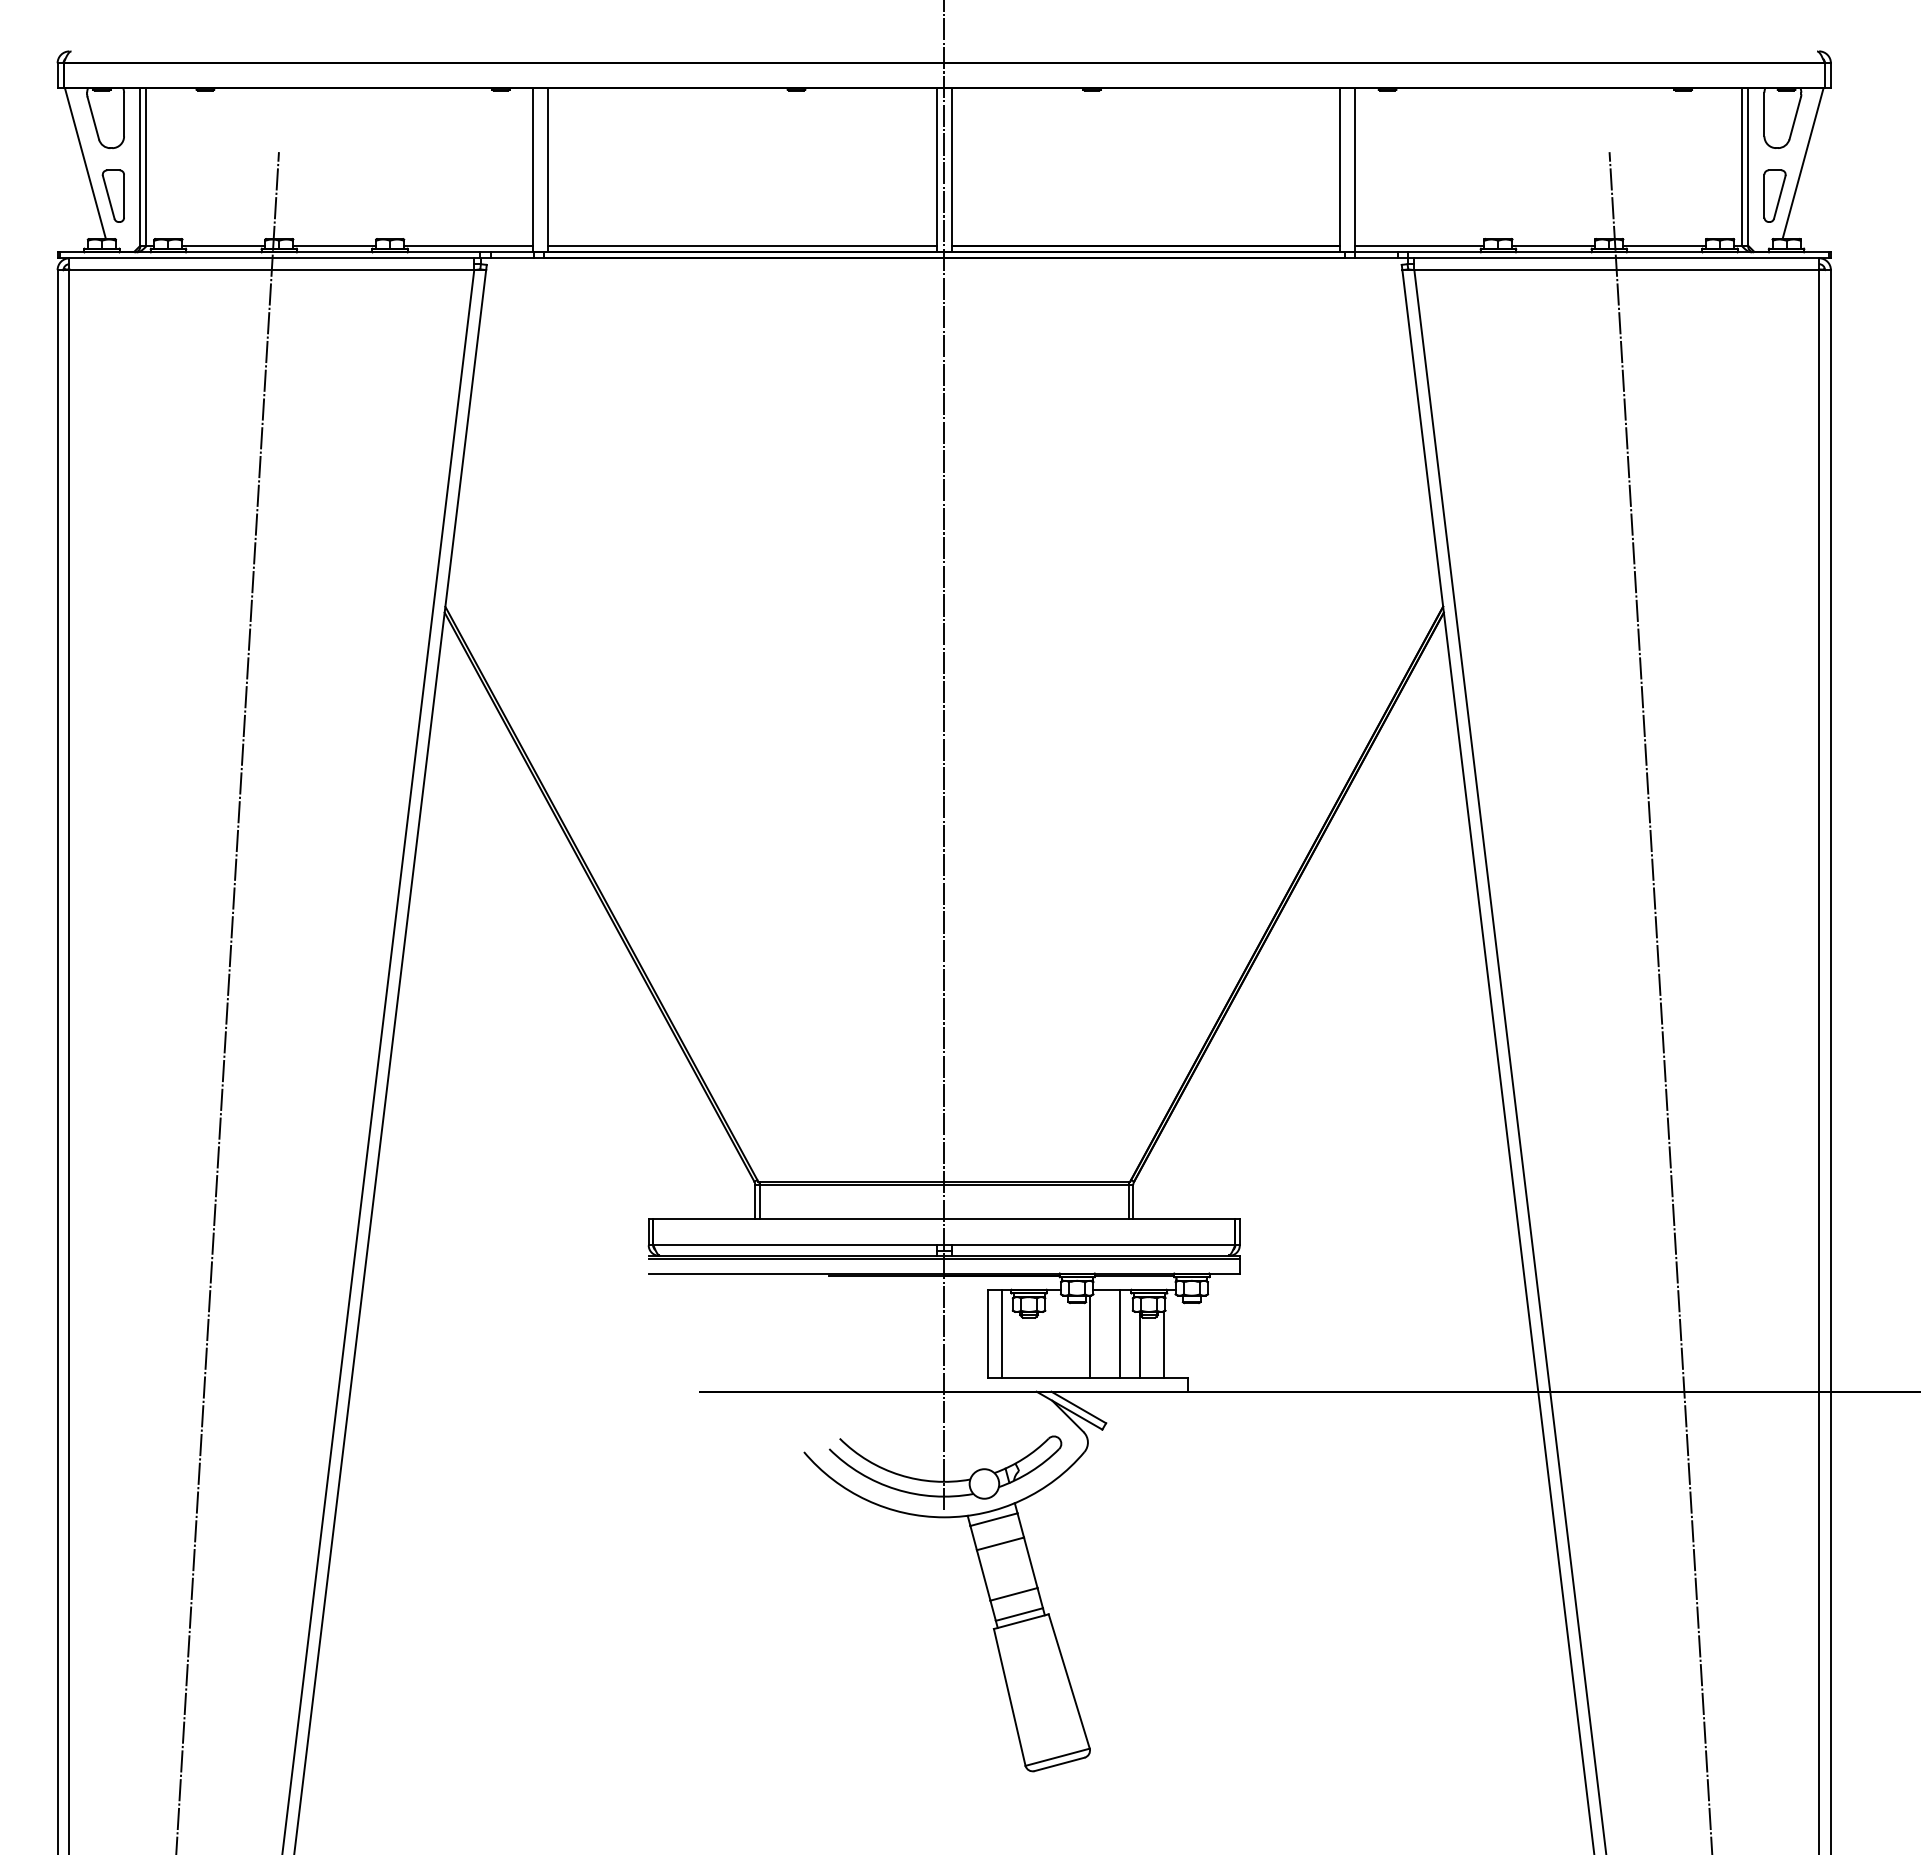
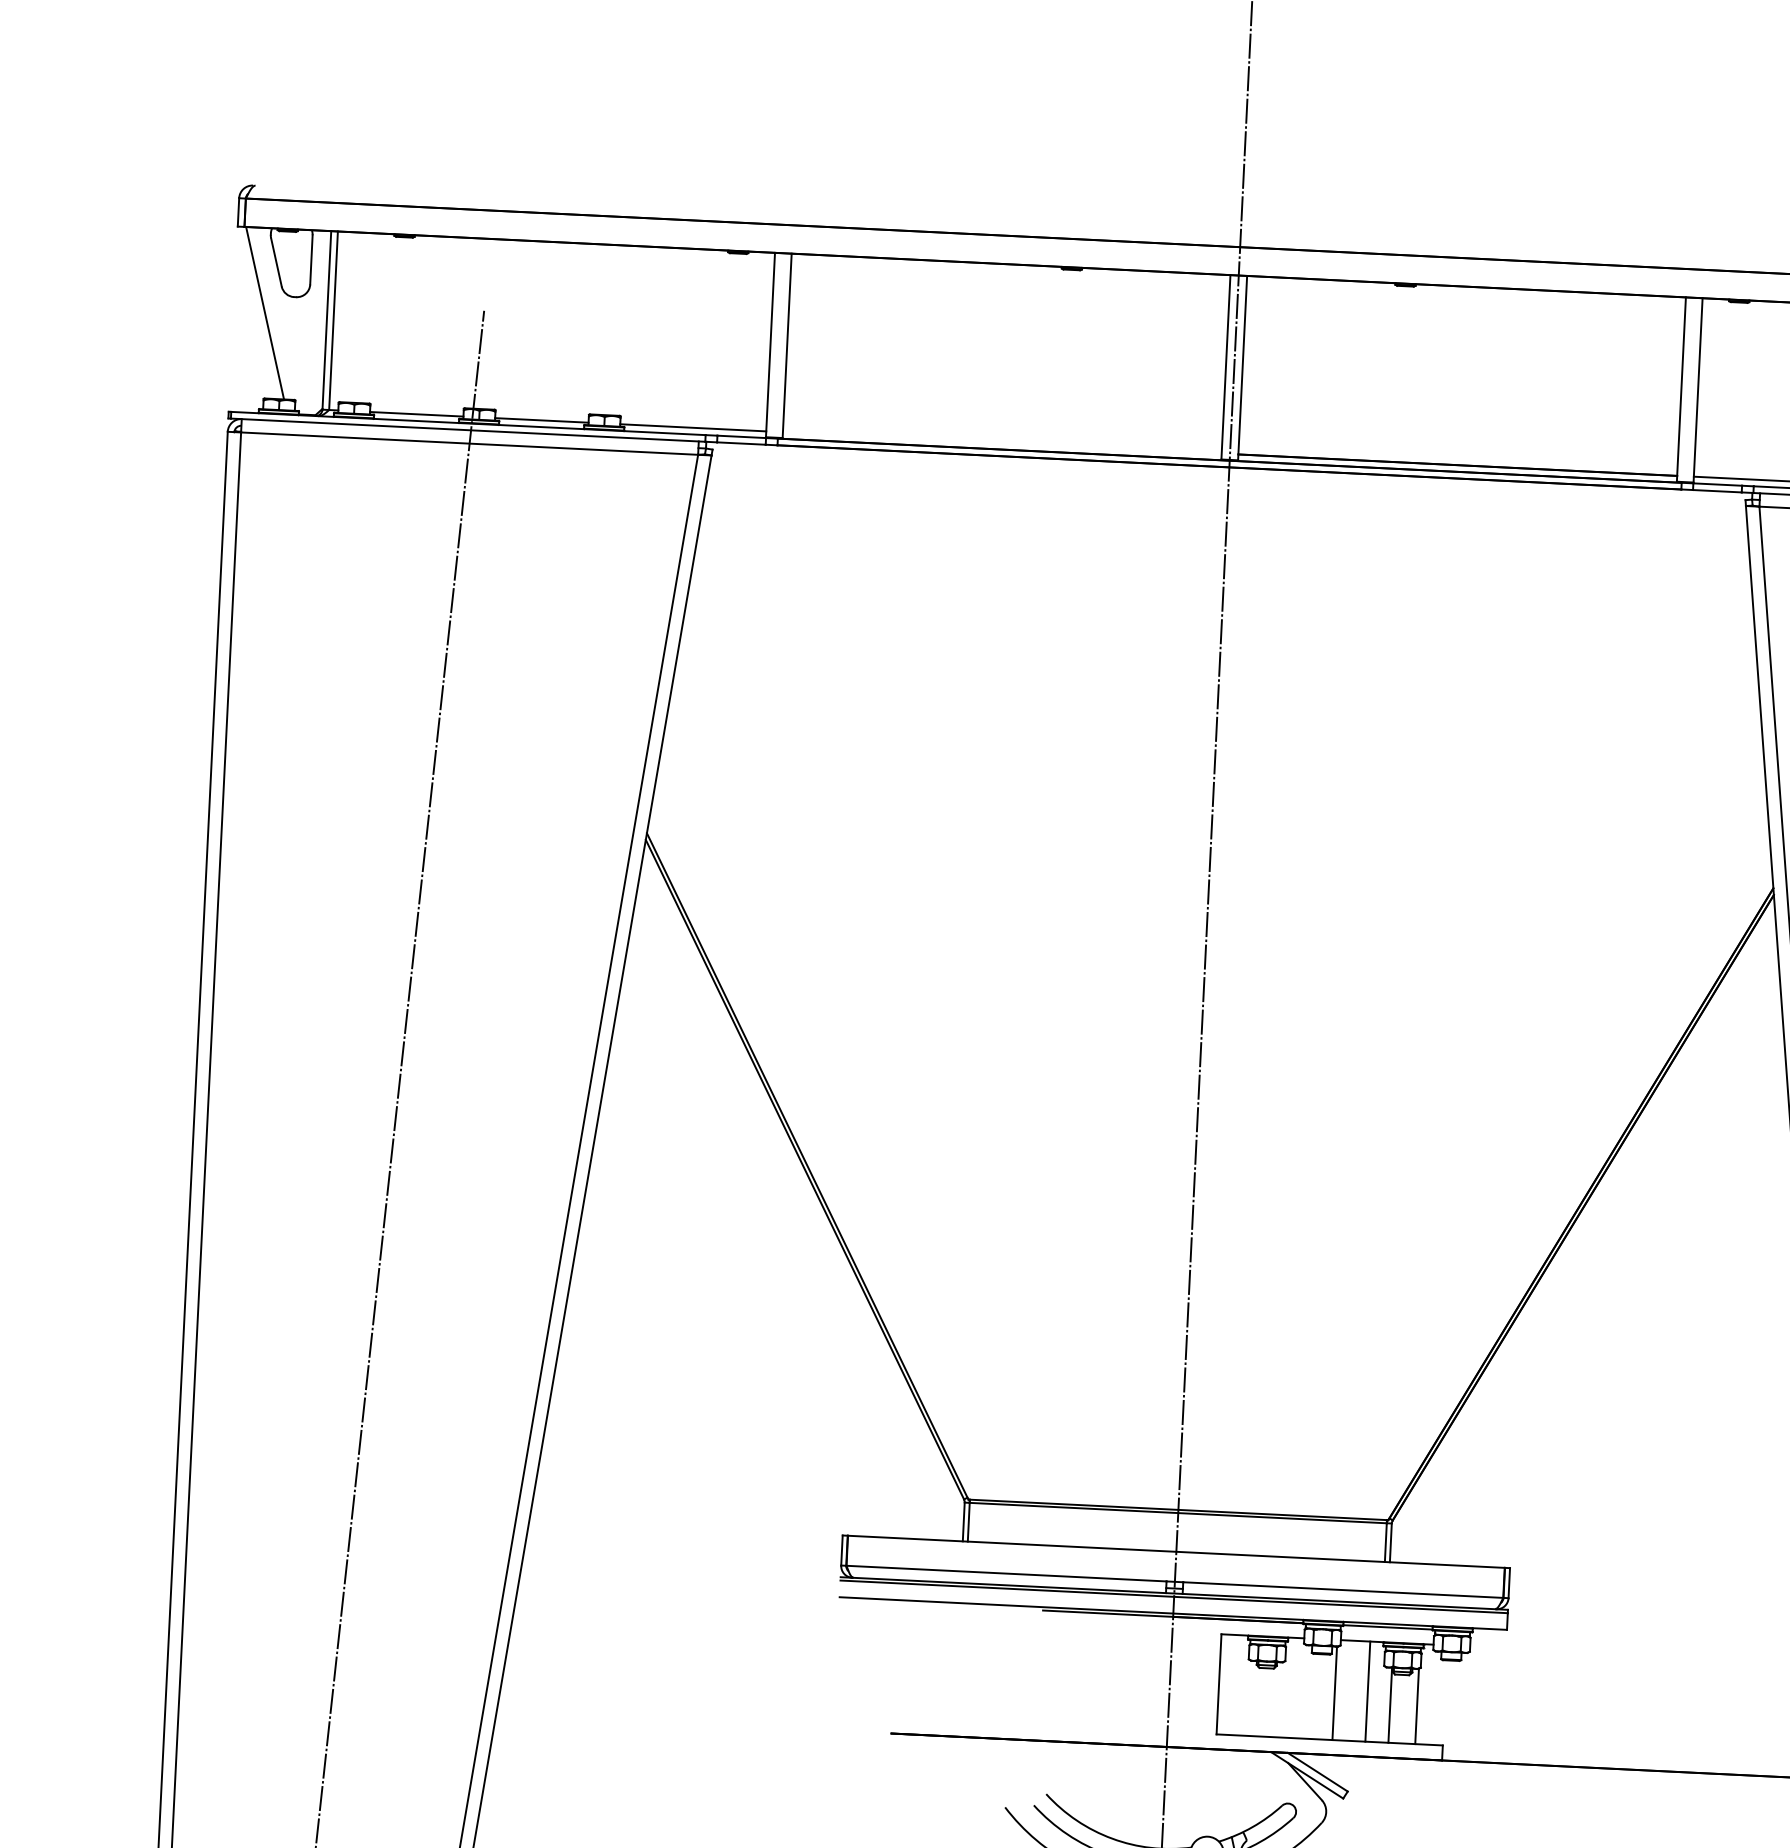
part: (112, 195) -> (293, 350), removed
line: (742, 246) -> (1002, 442), removed
line: (1002, 1333) -> (1235, 1684), removed

